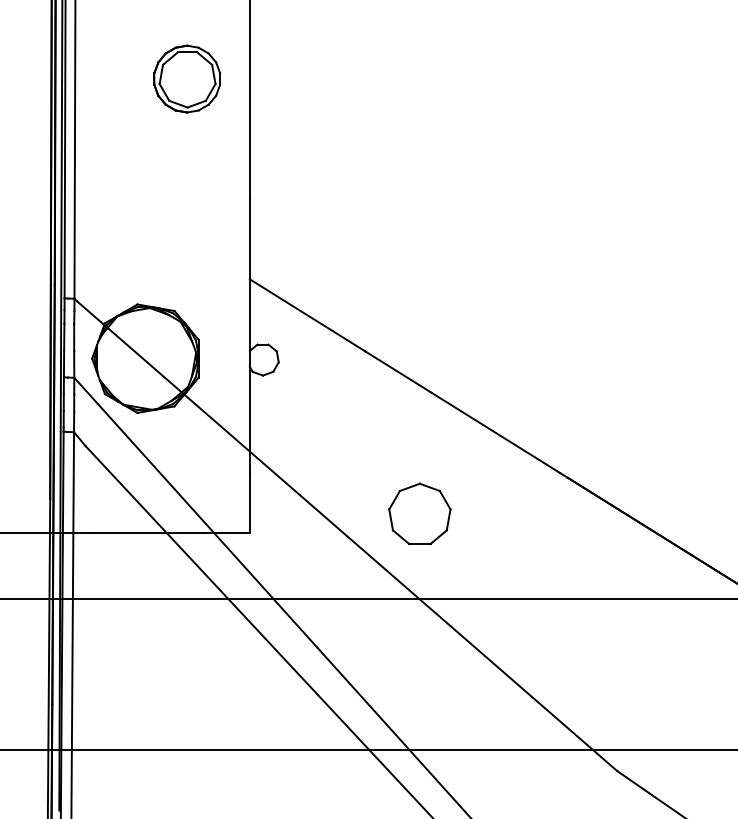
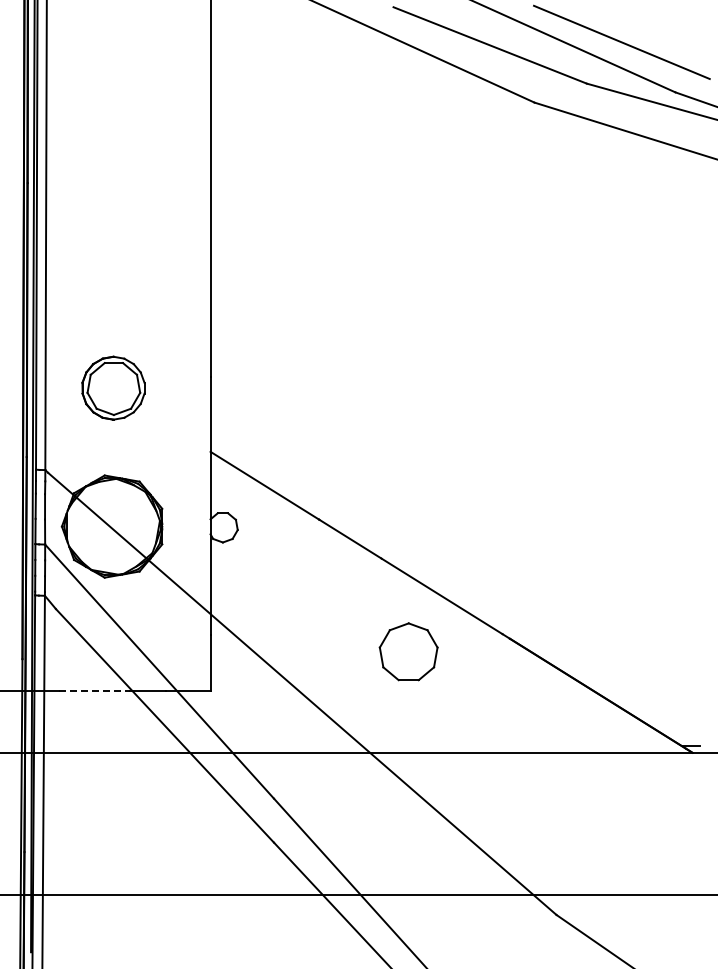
part: (187, 78) -> (113, 387), moved
part: (419, 513) -> (408, 651), moved
line: (127, 532) -> (95, 690), solid -> dashed

